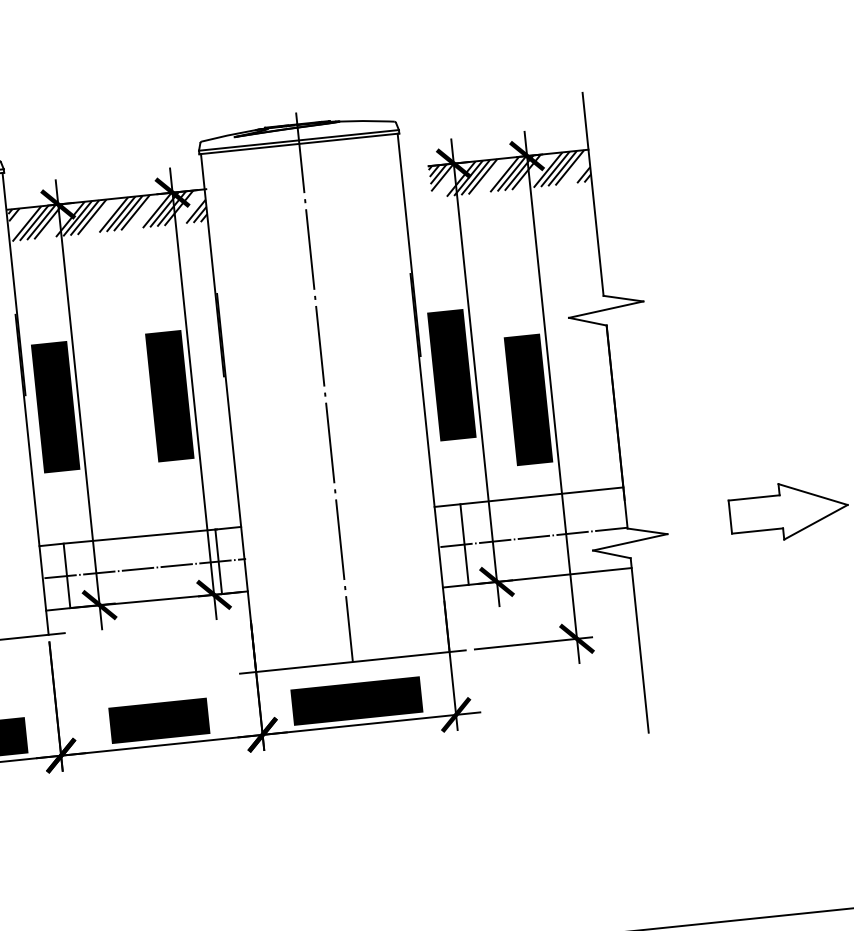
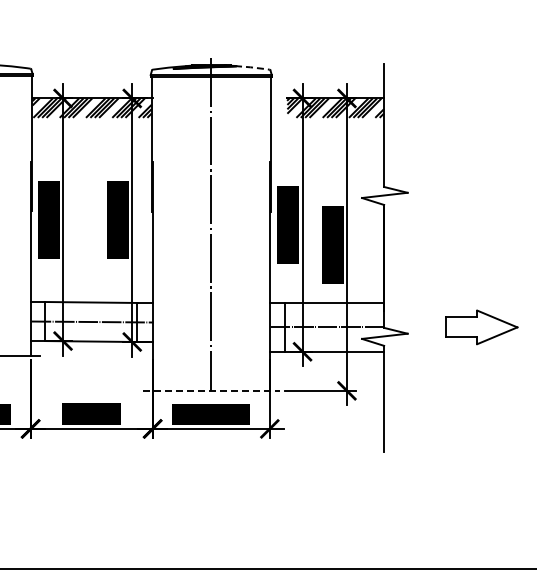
line: (365, 121) -> (252, 67), solid -> dashed
line: (353, 661) -> (211, 390), solid -> dashed

